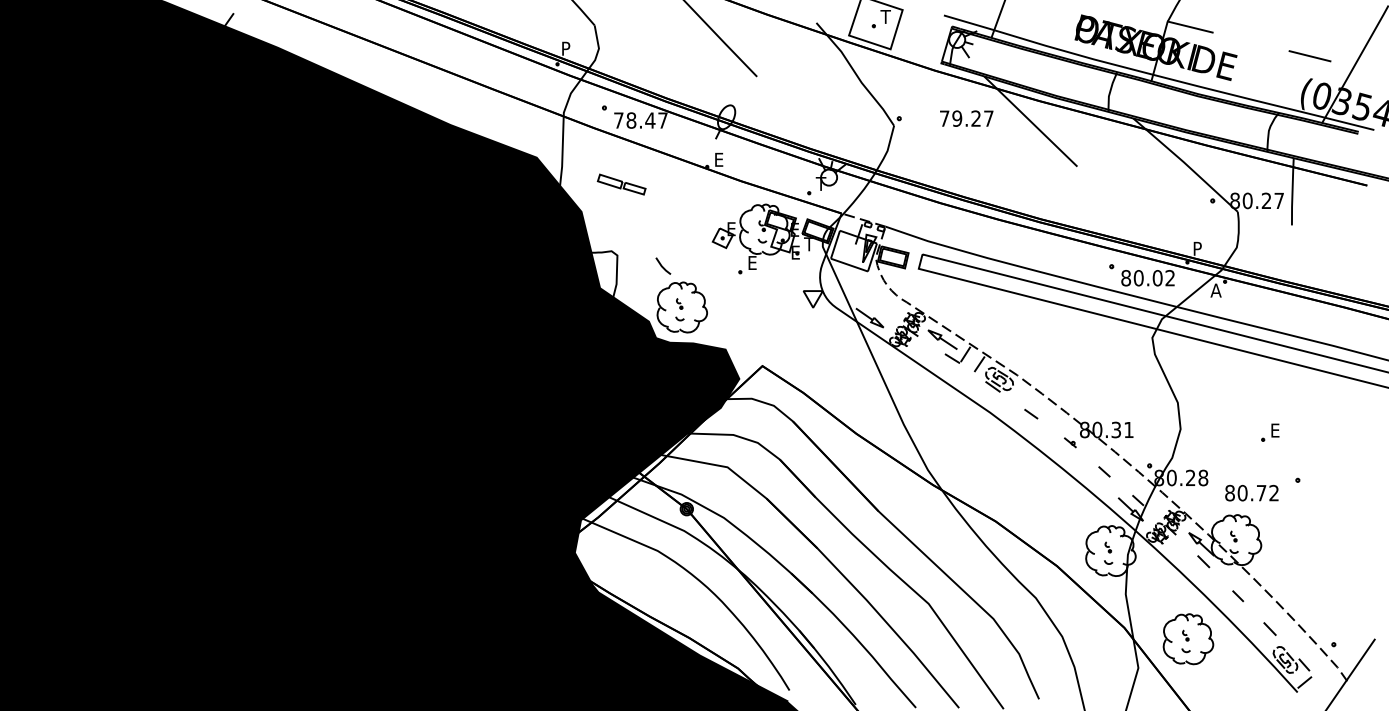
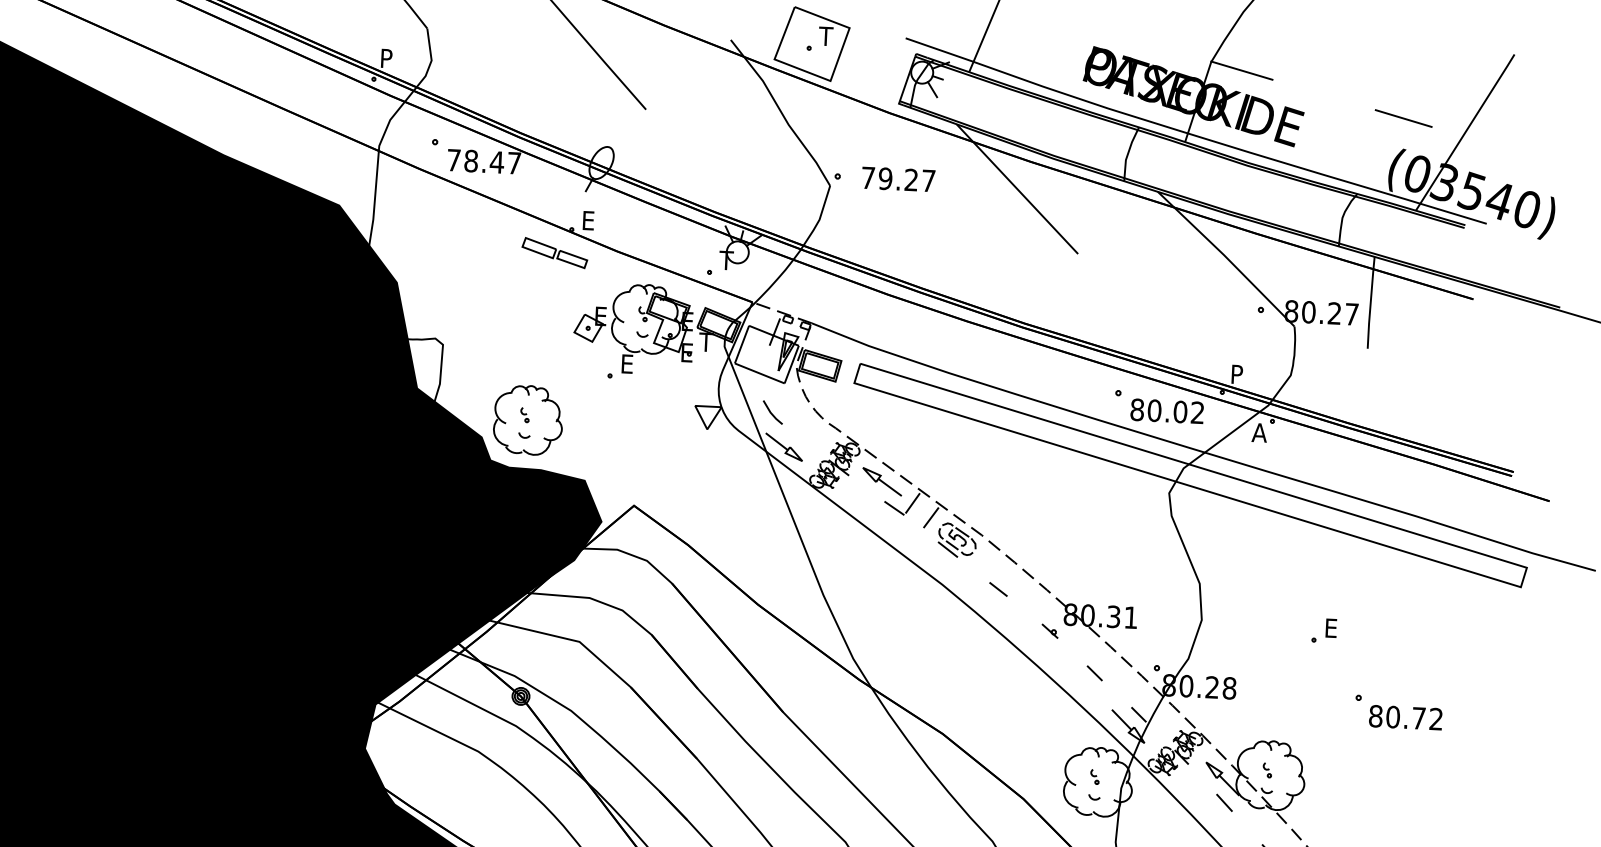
text: (966, 118) -> (898, 179), moved
part: (621, 184) -> (554, 252), moved
line: (662, 265) -> (771, 411), moved
text: (1251, 492) -> (1405, 716), moved

